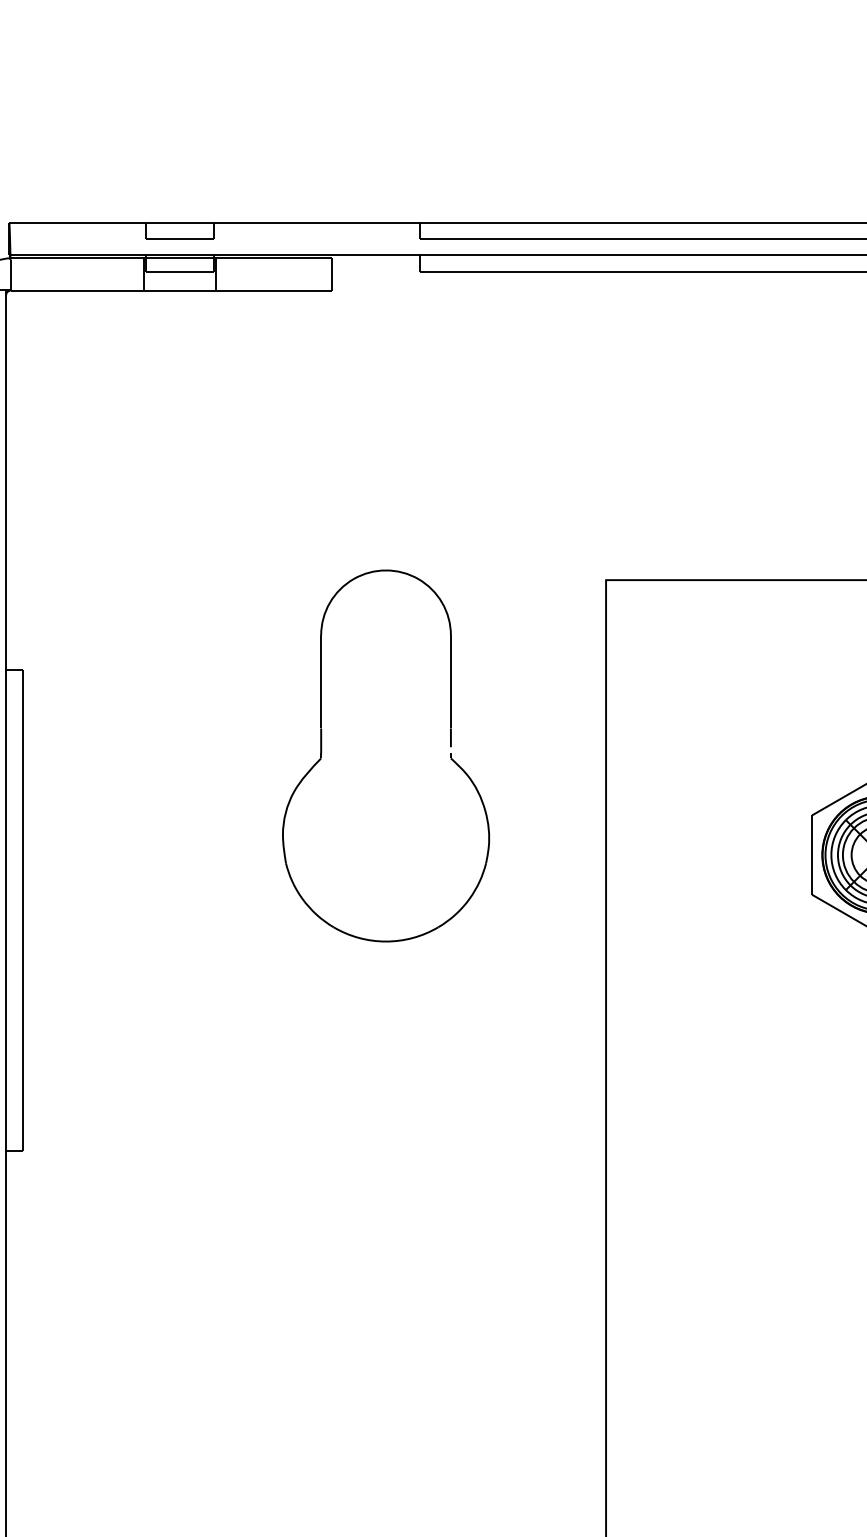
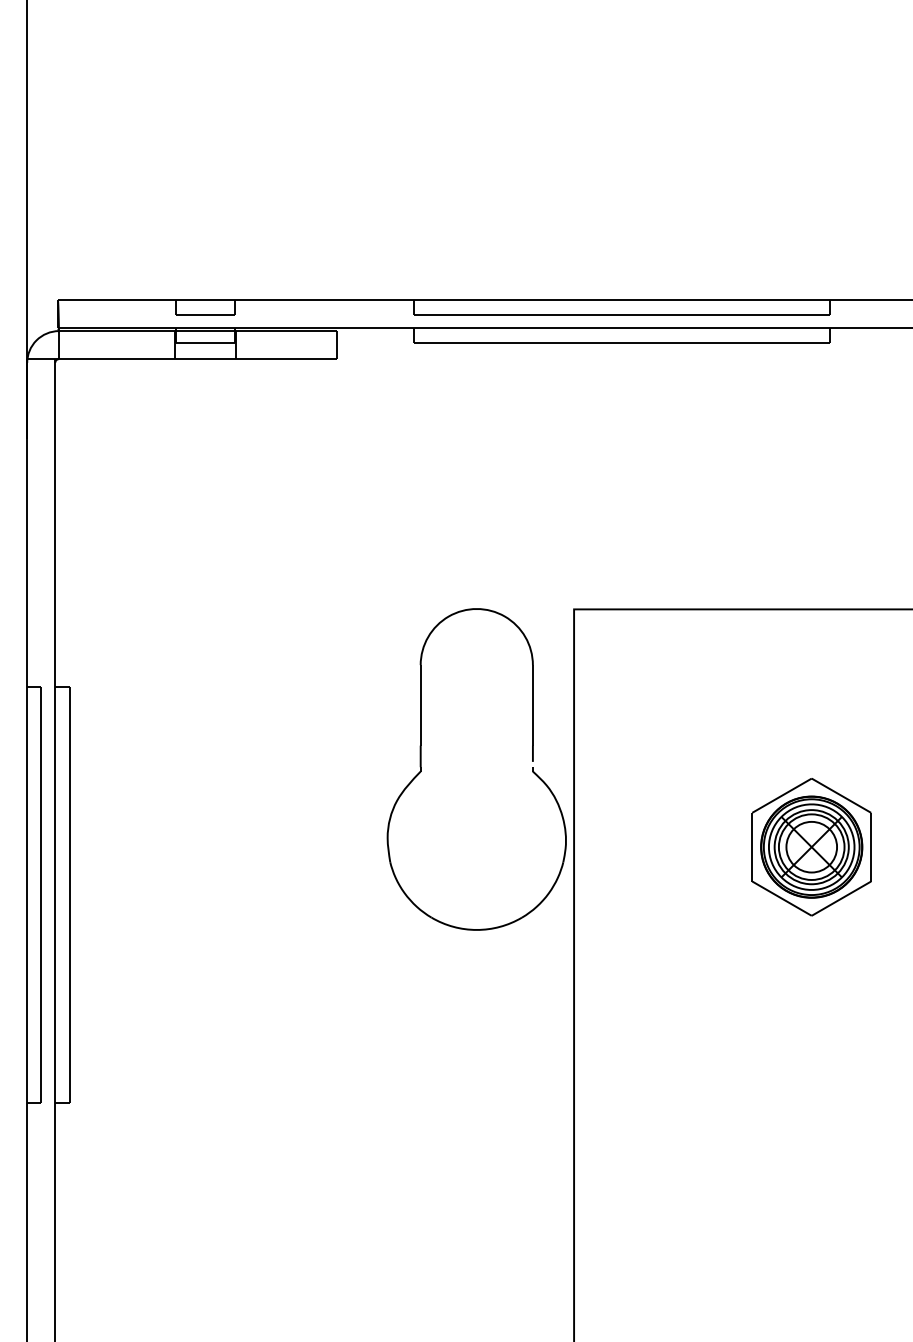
part: (322, 756) -> (421, 769), moved

